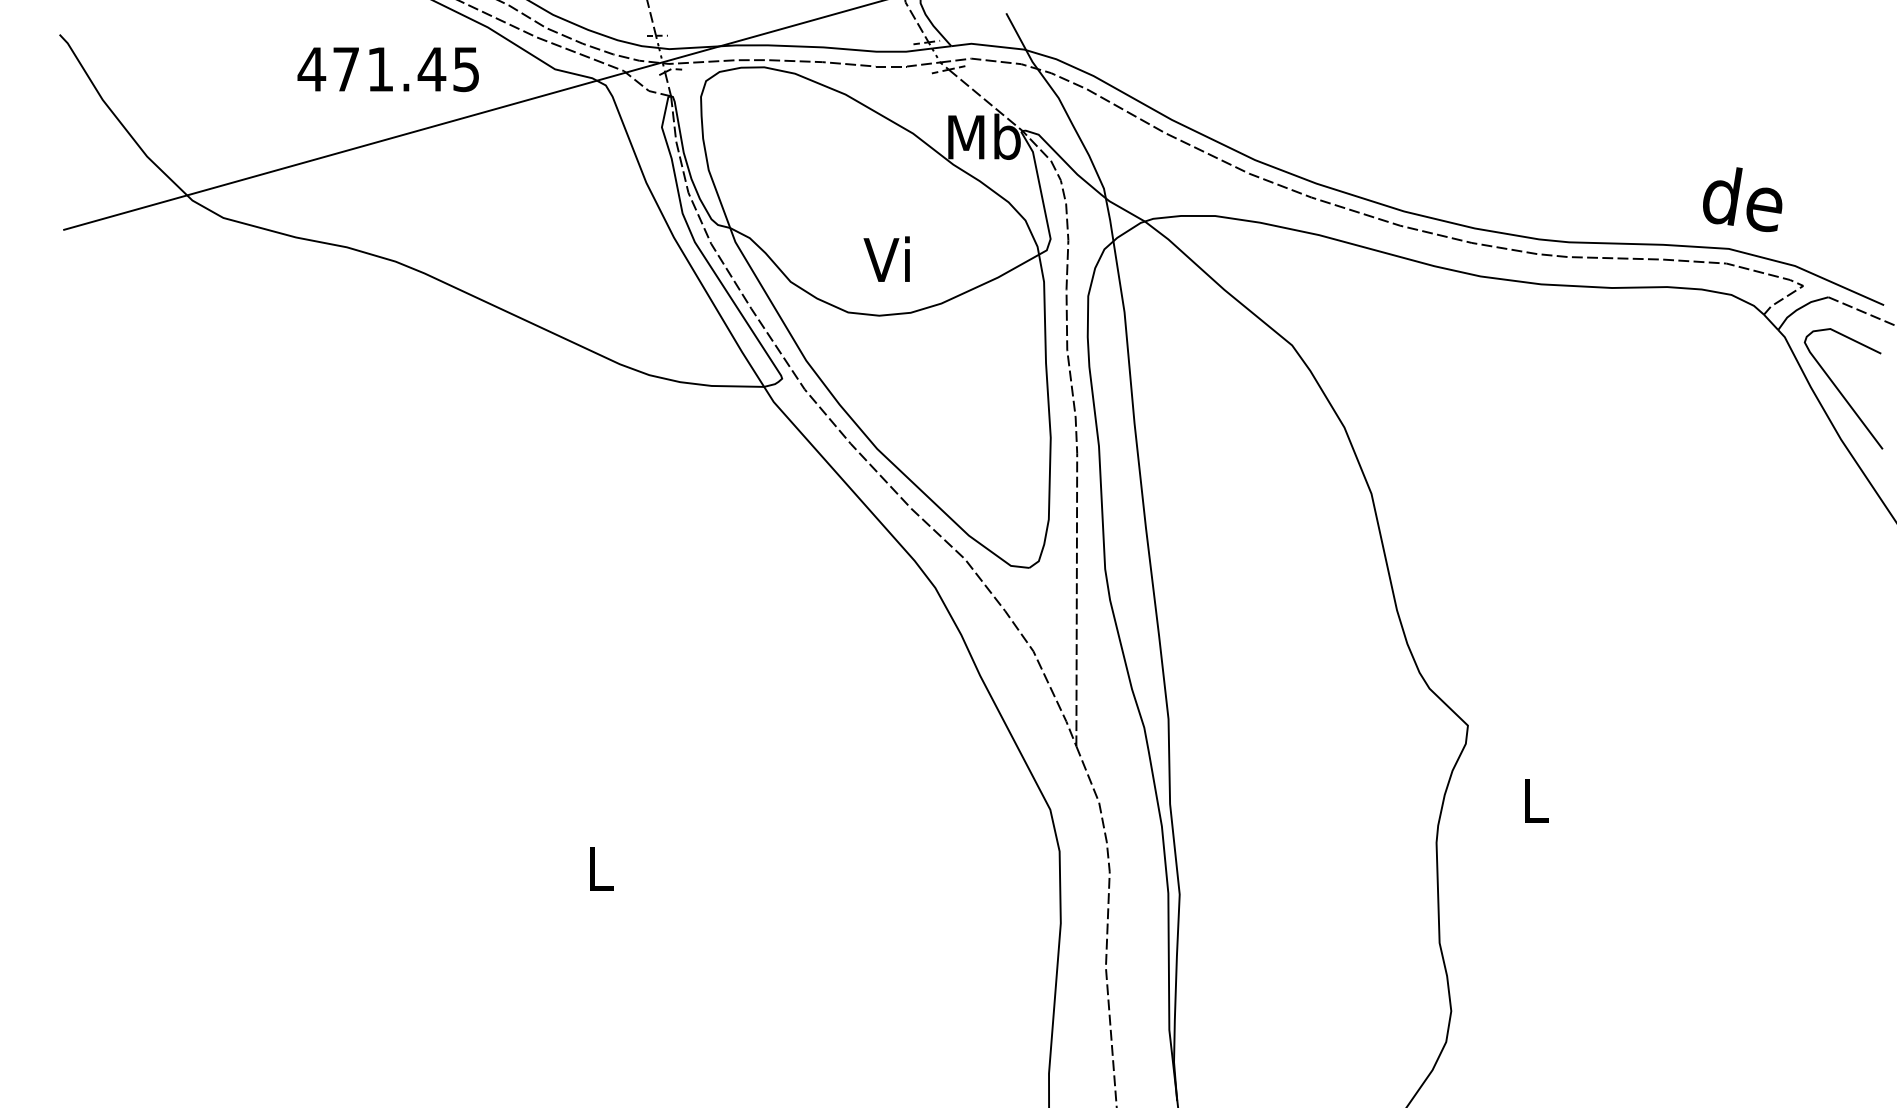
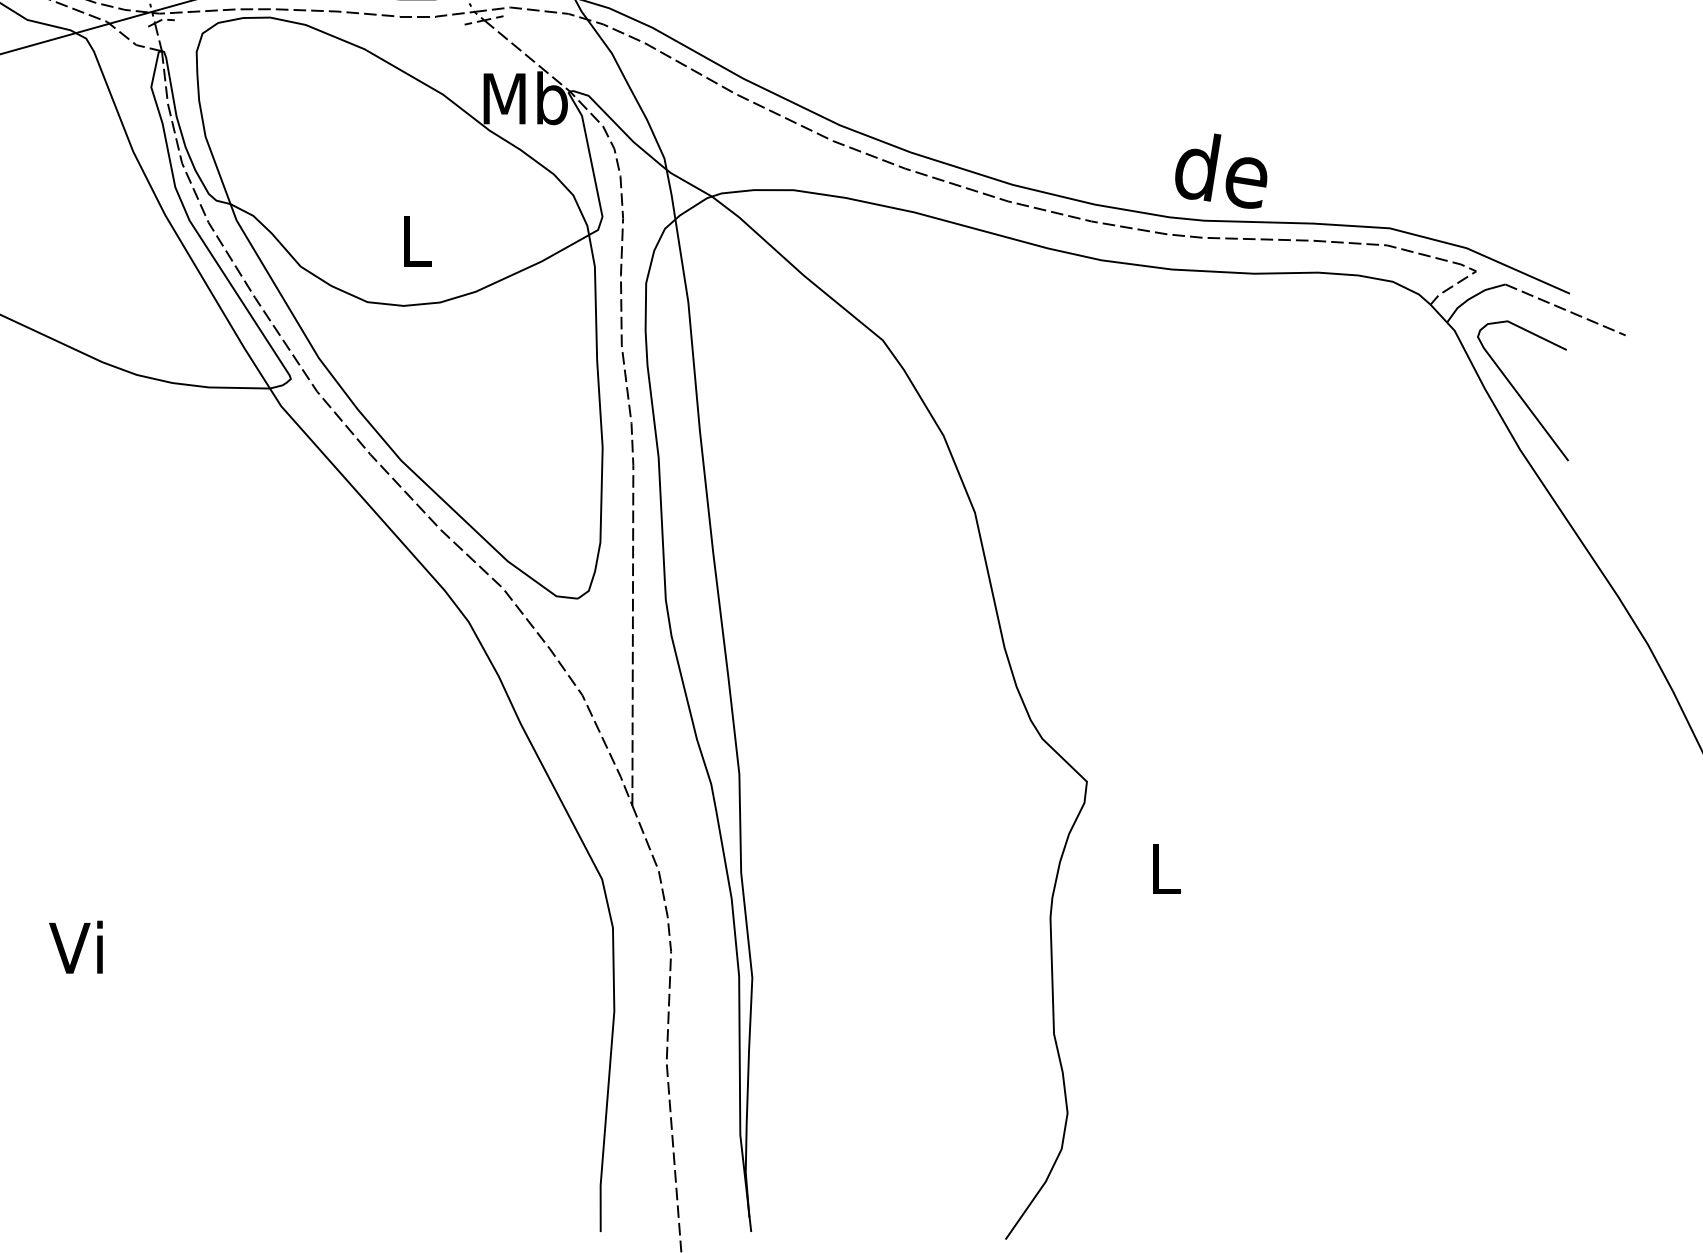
text: (1742, 199) -> (1221, 171), moved
text: (886, 258) -> (411, 239), Vi -> L
text: (596, 867) -> (75, 946), L -> Vi

